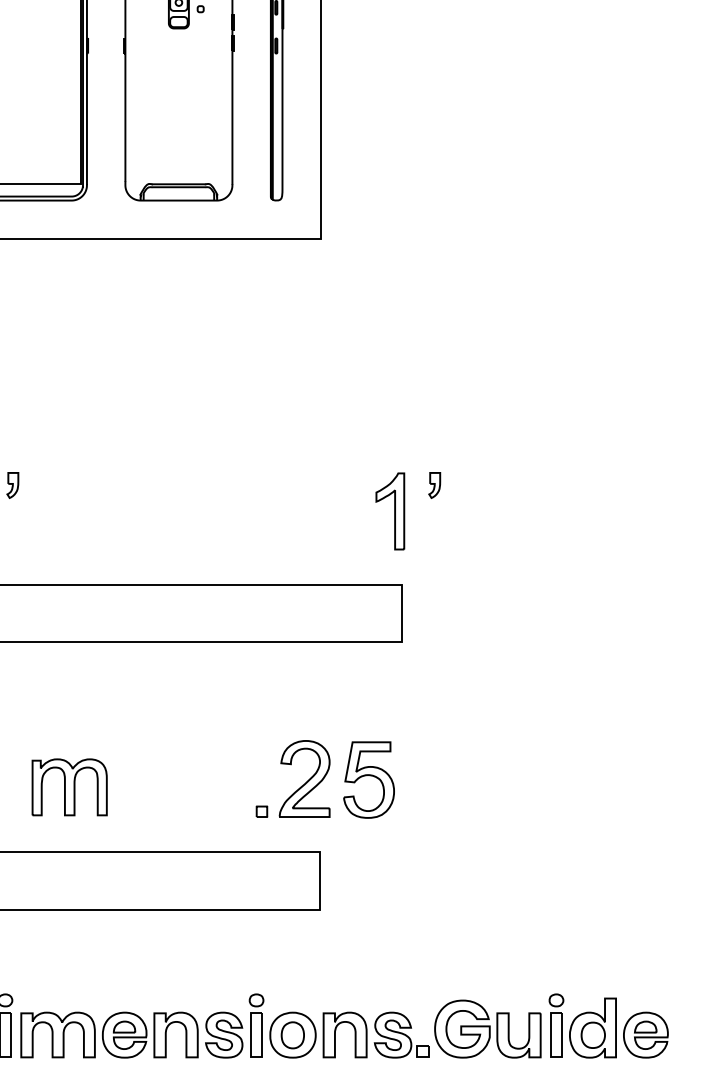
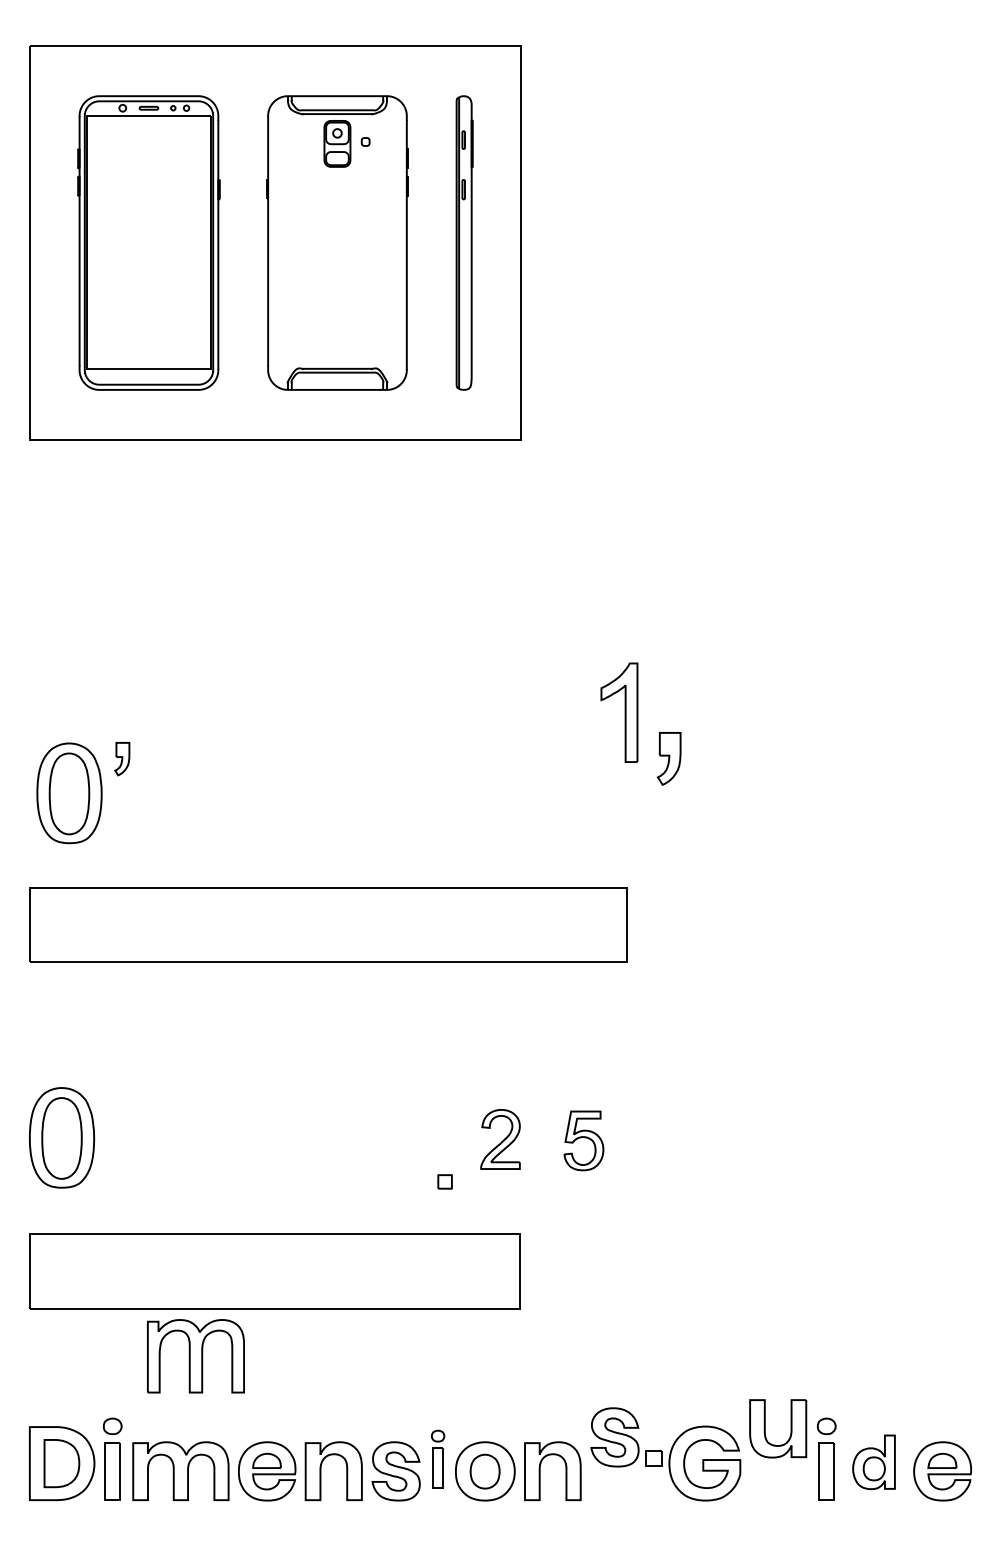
part: (434, 485) -> (668, 759), size x1.6
part: (390, 511) -> (619, 712), moved
part: (304, 779) -> (500, 1139), size x0.6
part: (368, 779) -> (583, 1140), size x0.6
part: (69, 787) -> (195, 1356), moved
part: (256, 1025) -> (437, 1458), size x0.7
part: (592, 1028) -> (873, 1462), size x0.7
part: (401, 1035) -> (626, 1437), moved
part: (528, 1035) -> (790, 1428), moved

